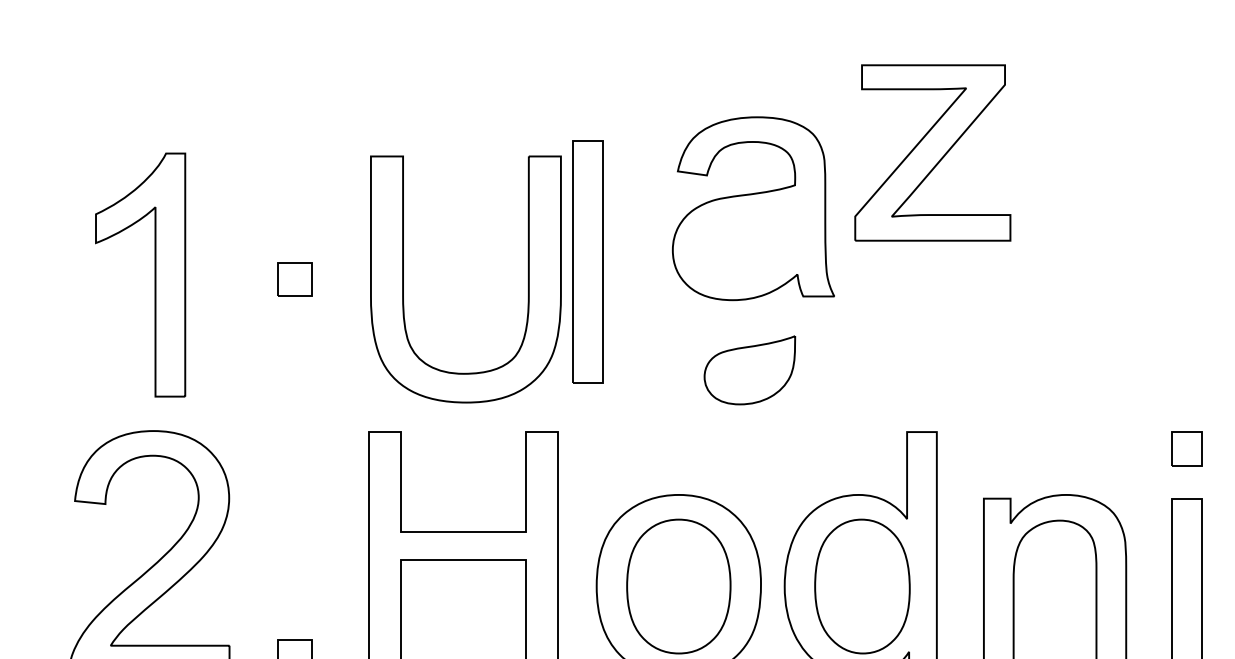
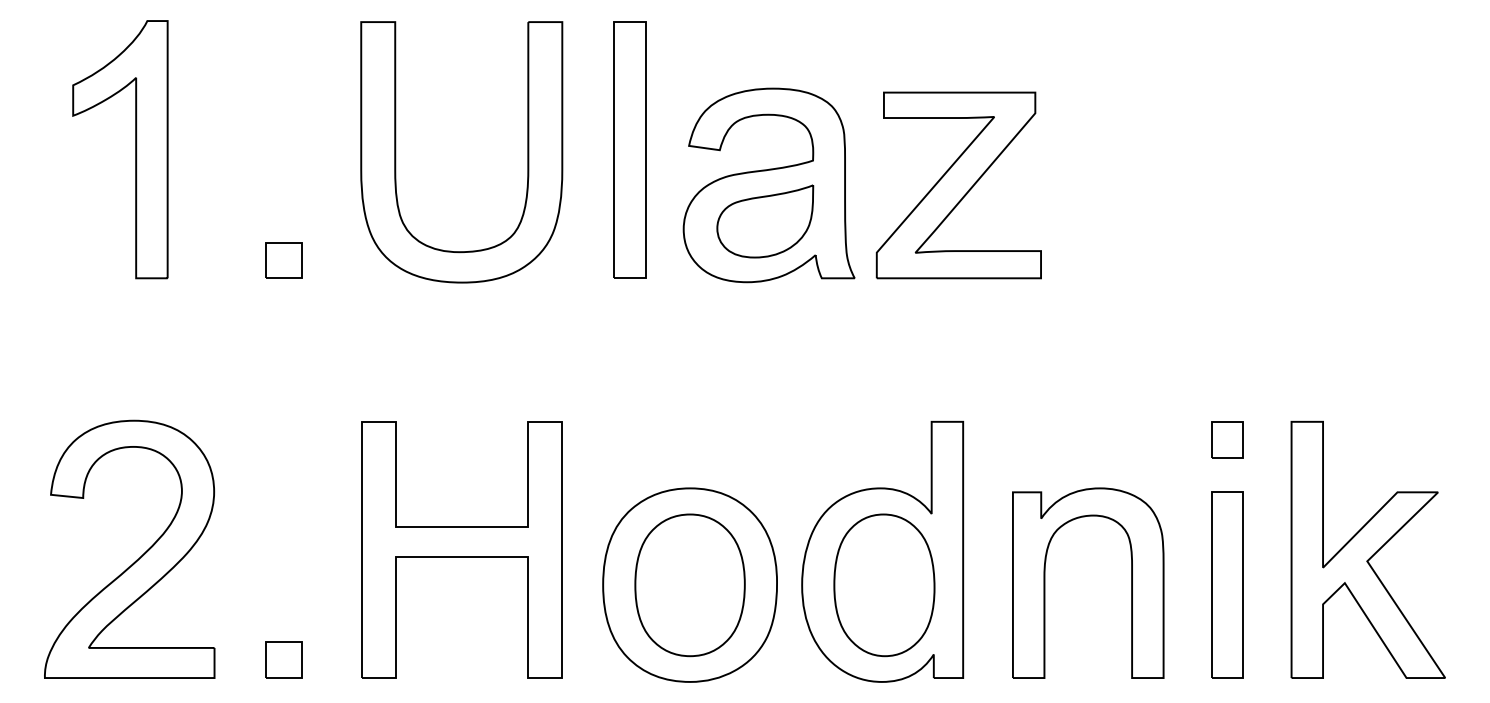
part: (932, 153) -> (958, 185), moved
part: (587, 261) -> (629, 149), moved
part: (154, 274) -> (135, 149), moved
part: (404, 279) -> (396, 152), moved
part: (750, 370) -> (765, 221), moved

